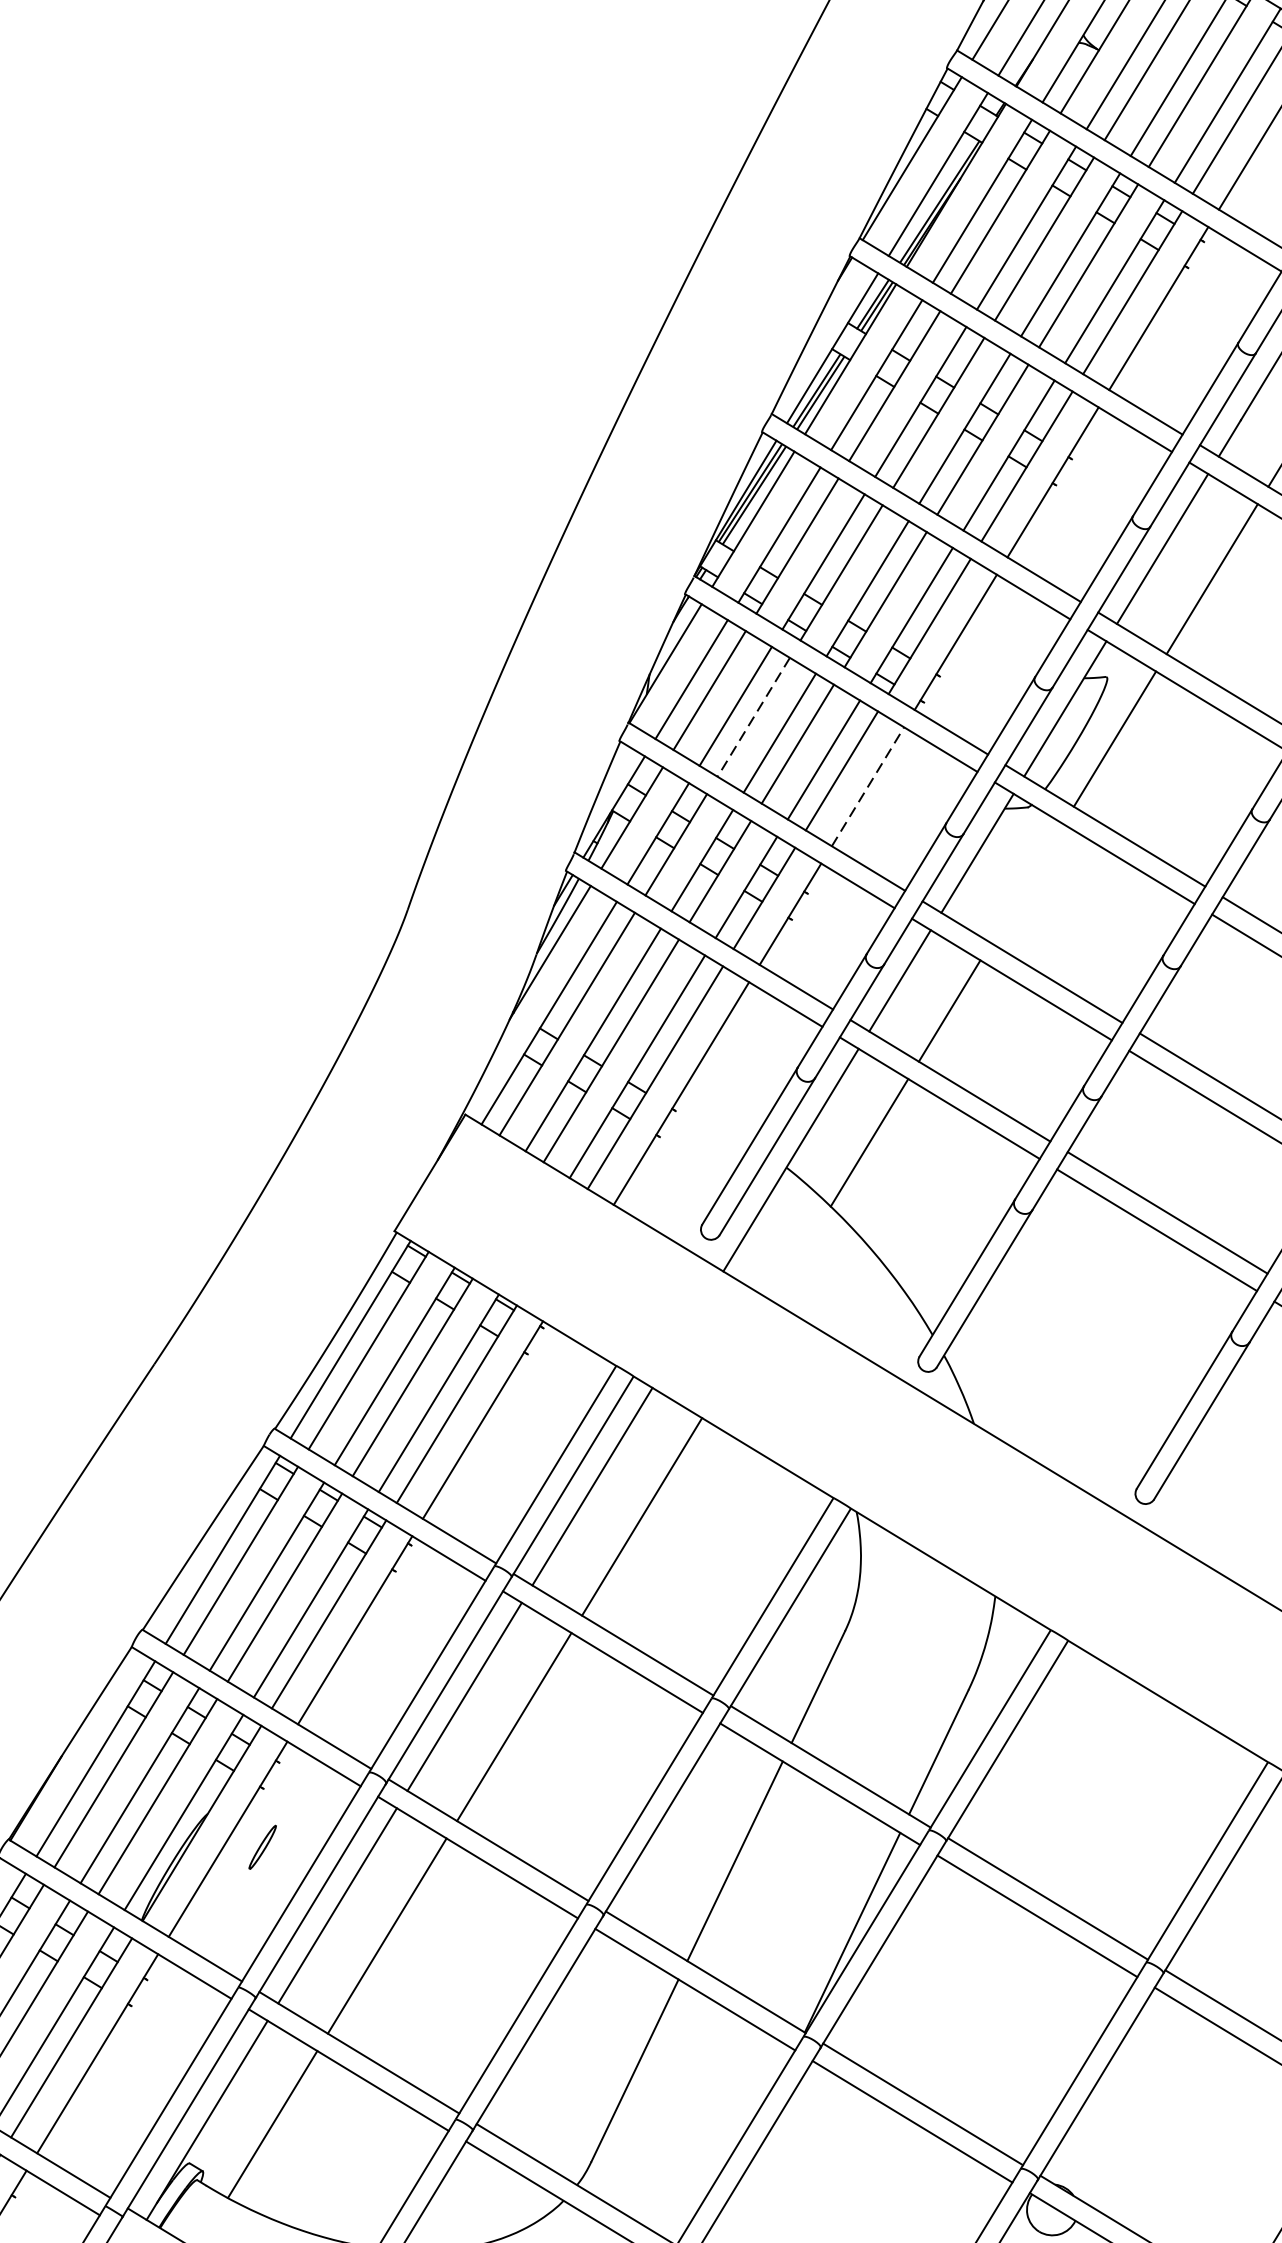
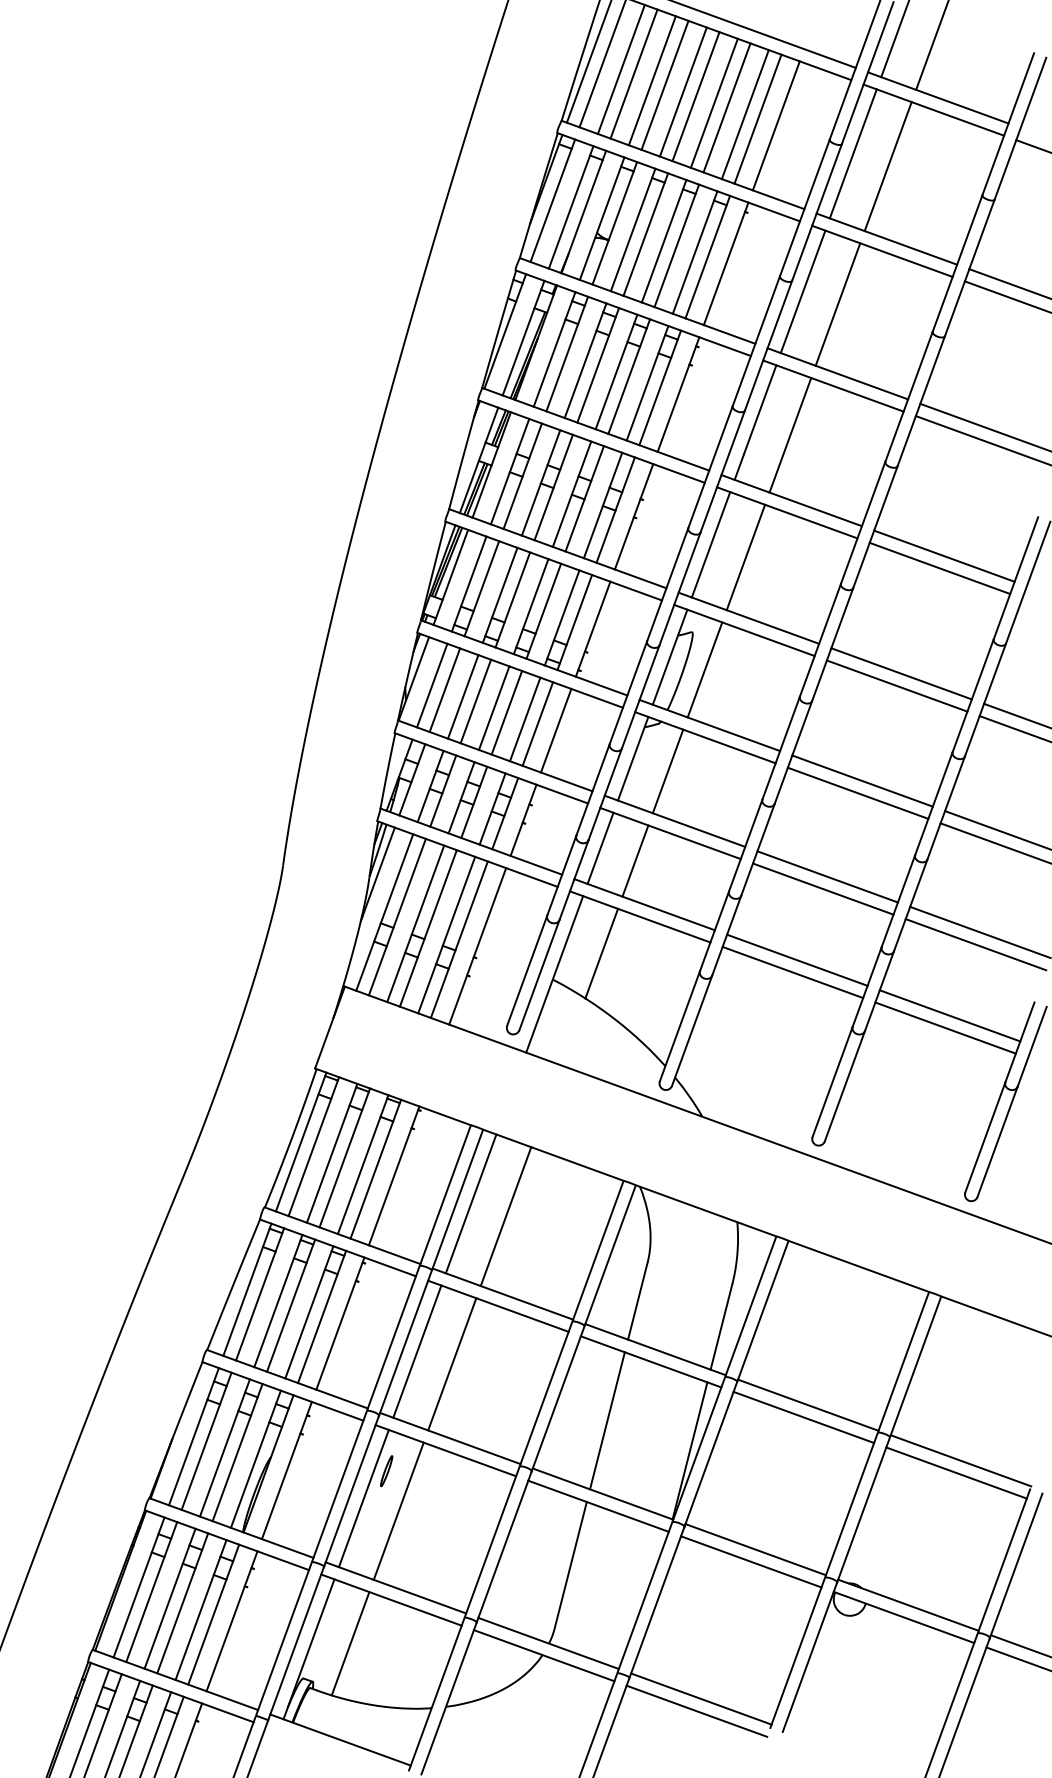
line: (753, 717) -> (475, 701), dashed -> solid
line: (868, 786) -> (556, 730), dashed -> solid
line: (1026, 883) -> (667, 771), added
part: (262, 1847) -> (386, 1471), moved

